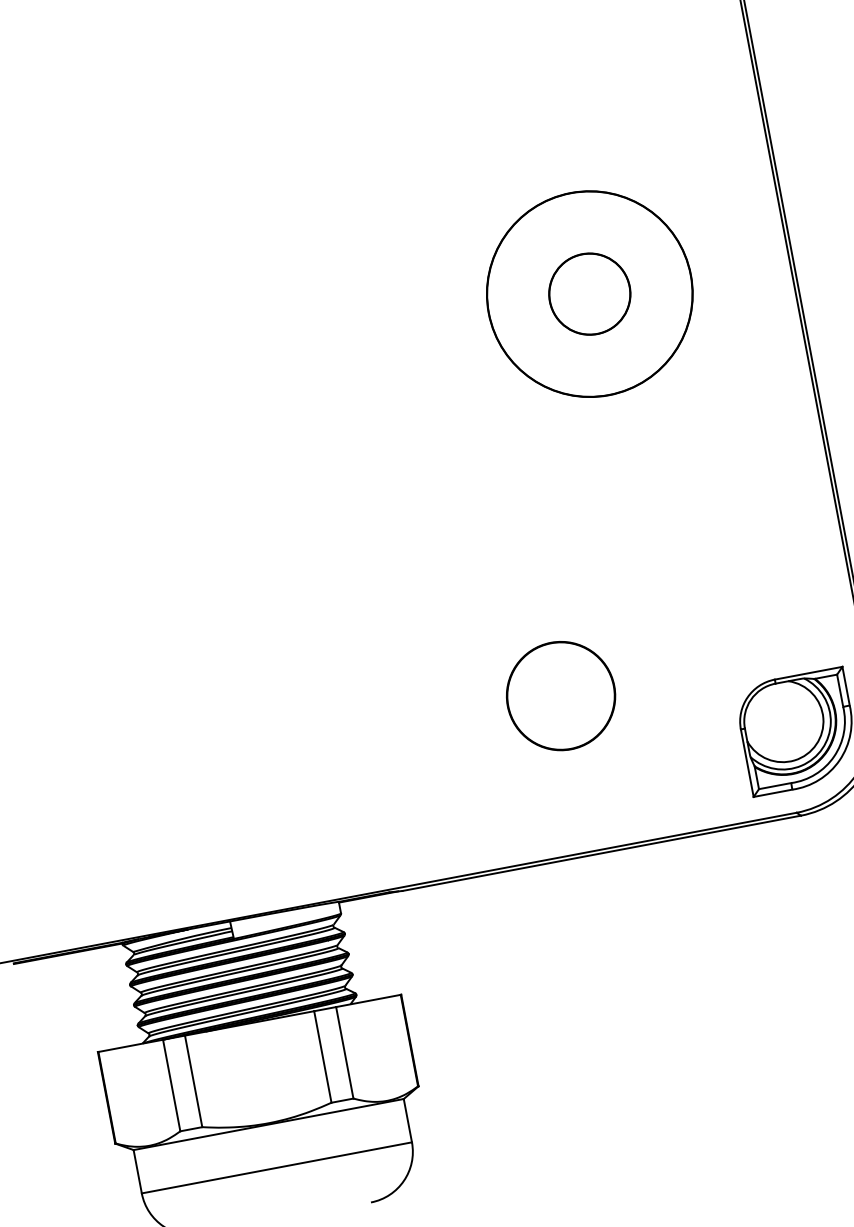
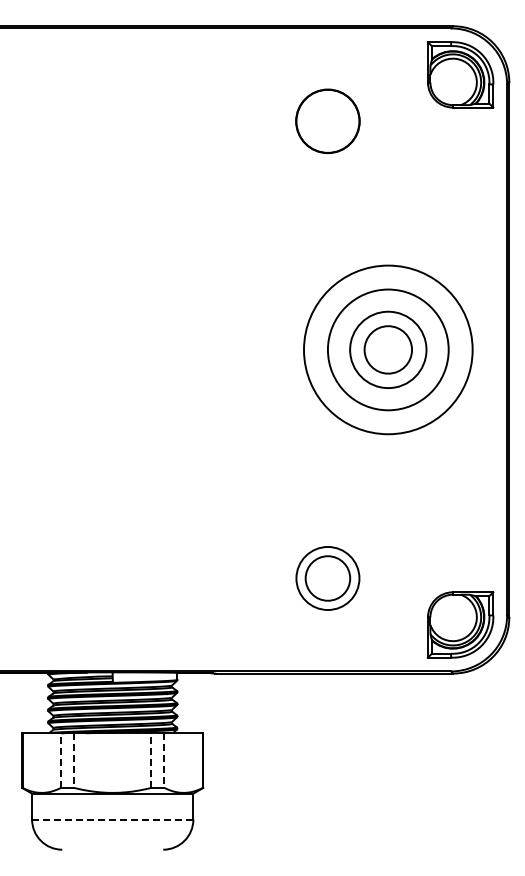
circle: (590, 293) -> (388, 349), size x1.4
circle: (590, 293) -> (388, 349), size x1.6
circle: (560, 696) -> (327, 578), size x0.7
line: (345, 1054) -> (164, 761), solid -> dashed
line: (323, 1056) -> (151, 760), solid -> dashed
line: (194, 1082) -> (74, 761), solid -> dashed
line: (172, 1085) -> (61, 760), solid -> dashed
line: (276, 1167) -> (112, 819), solid -> dashed

